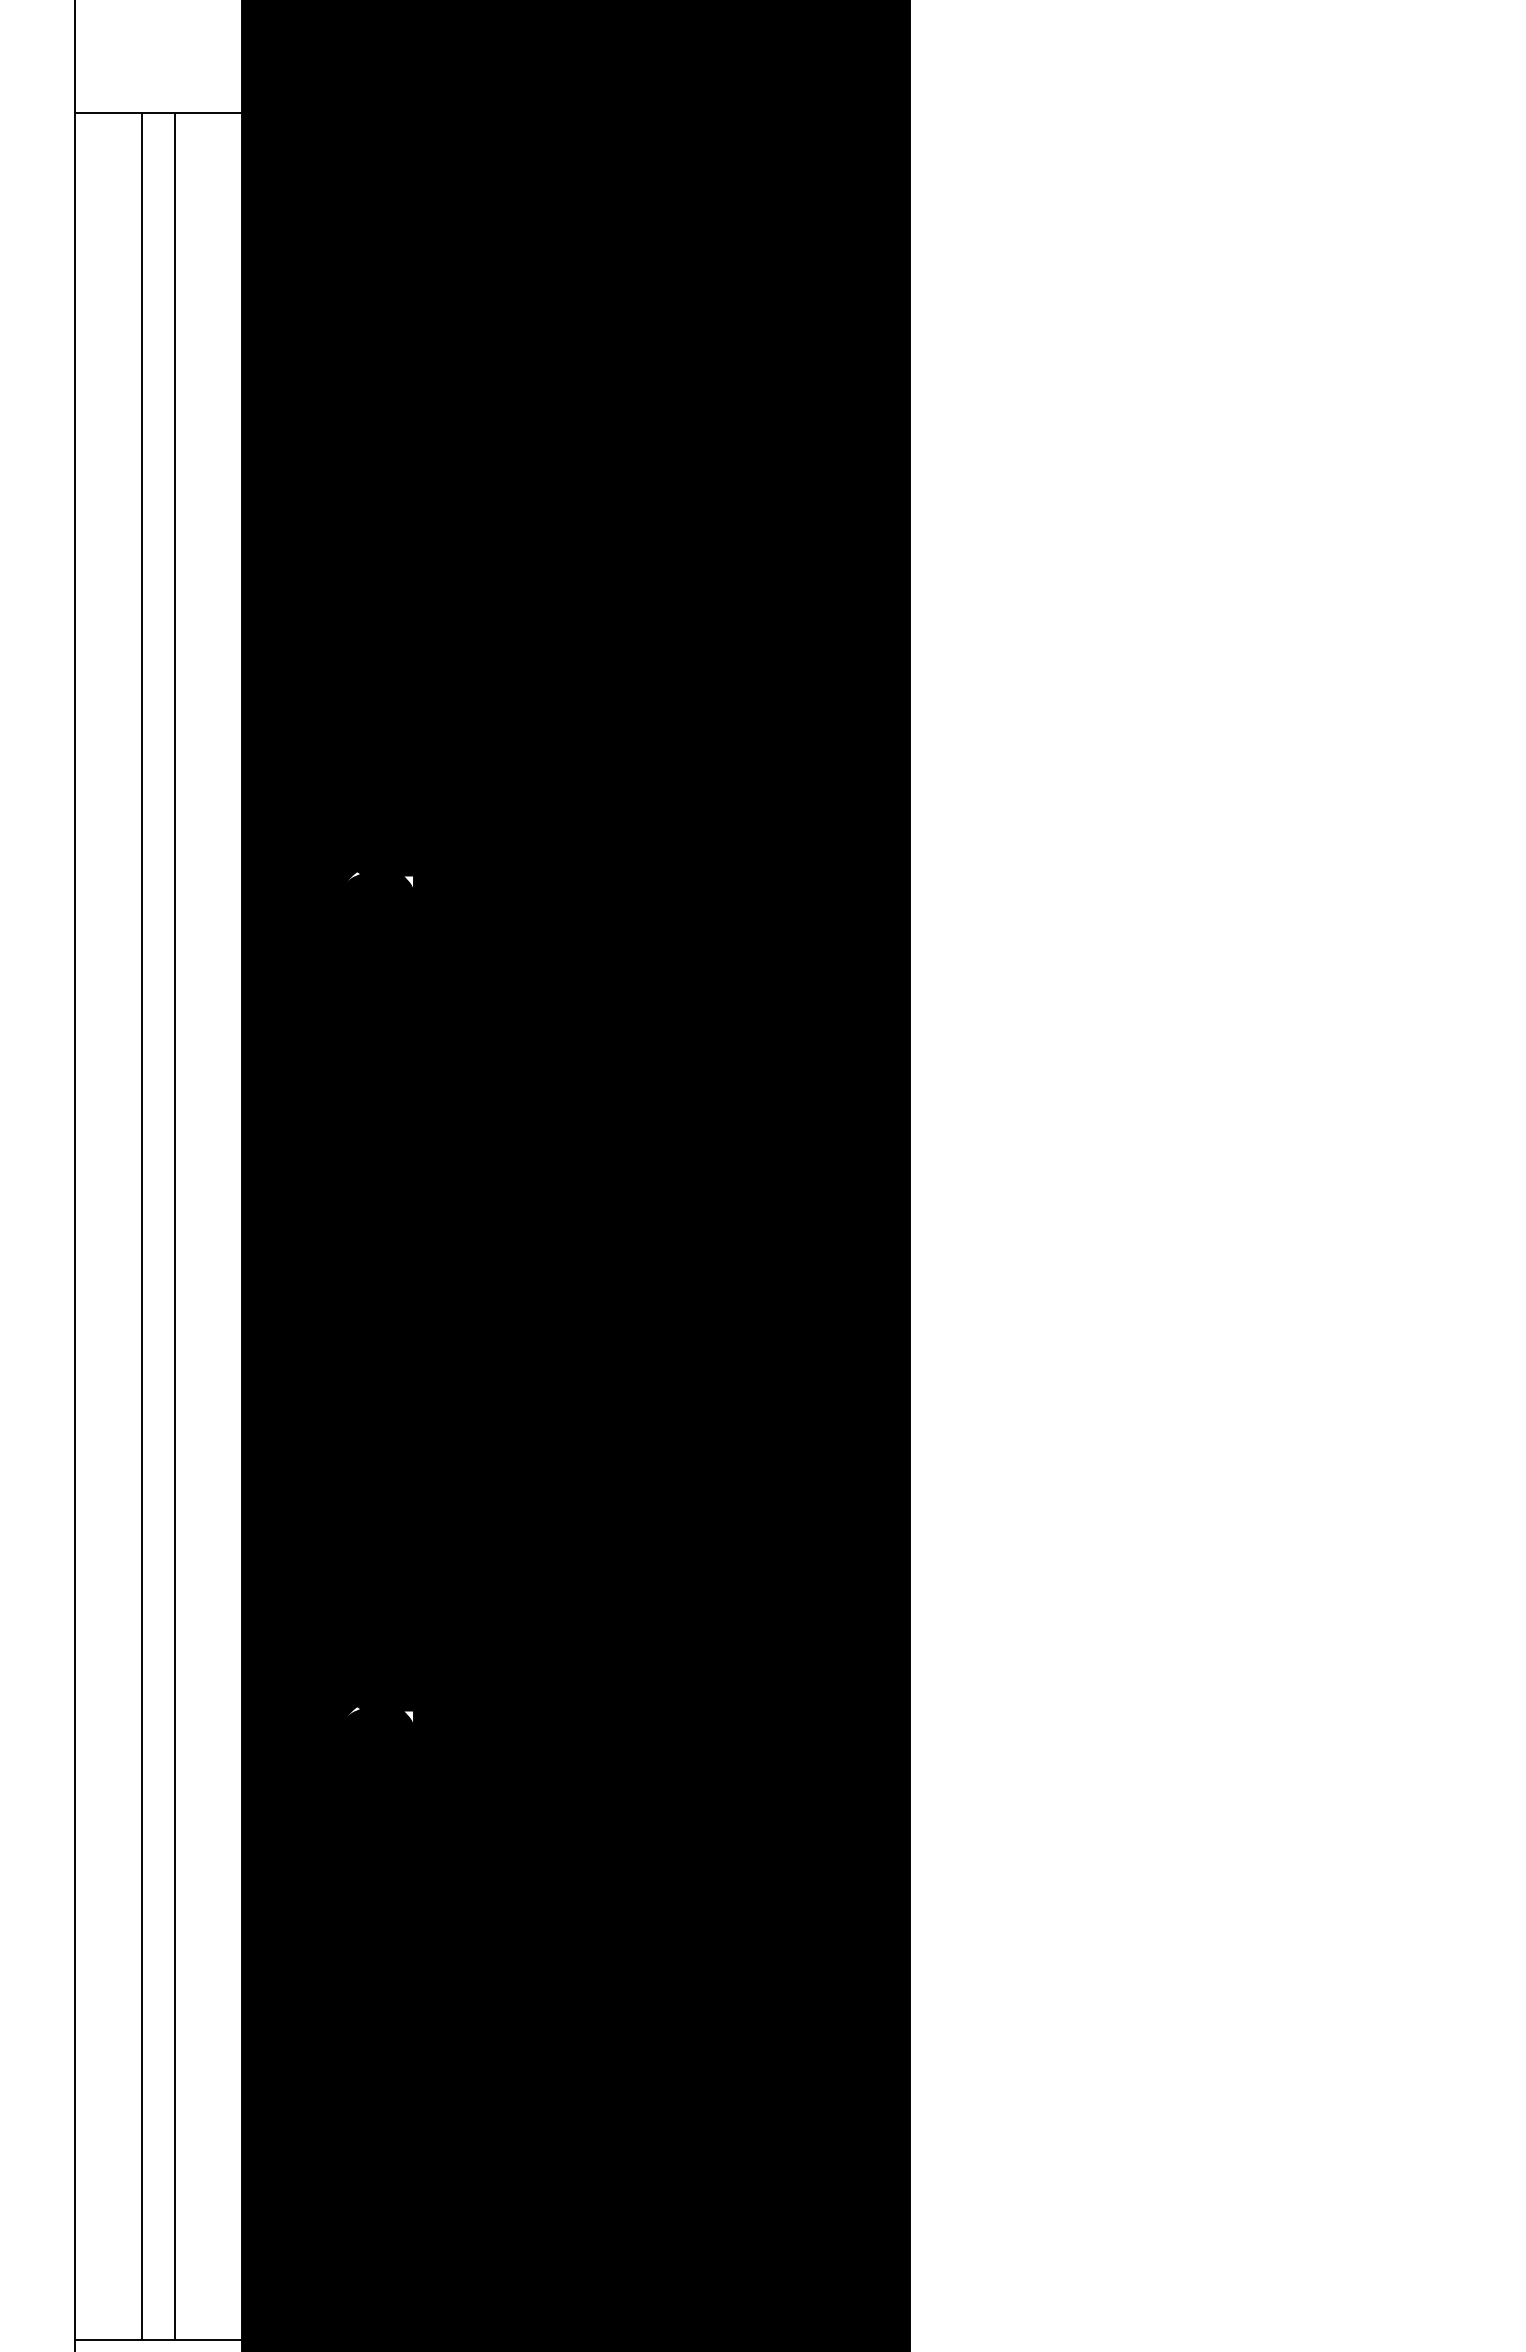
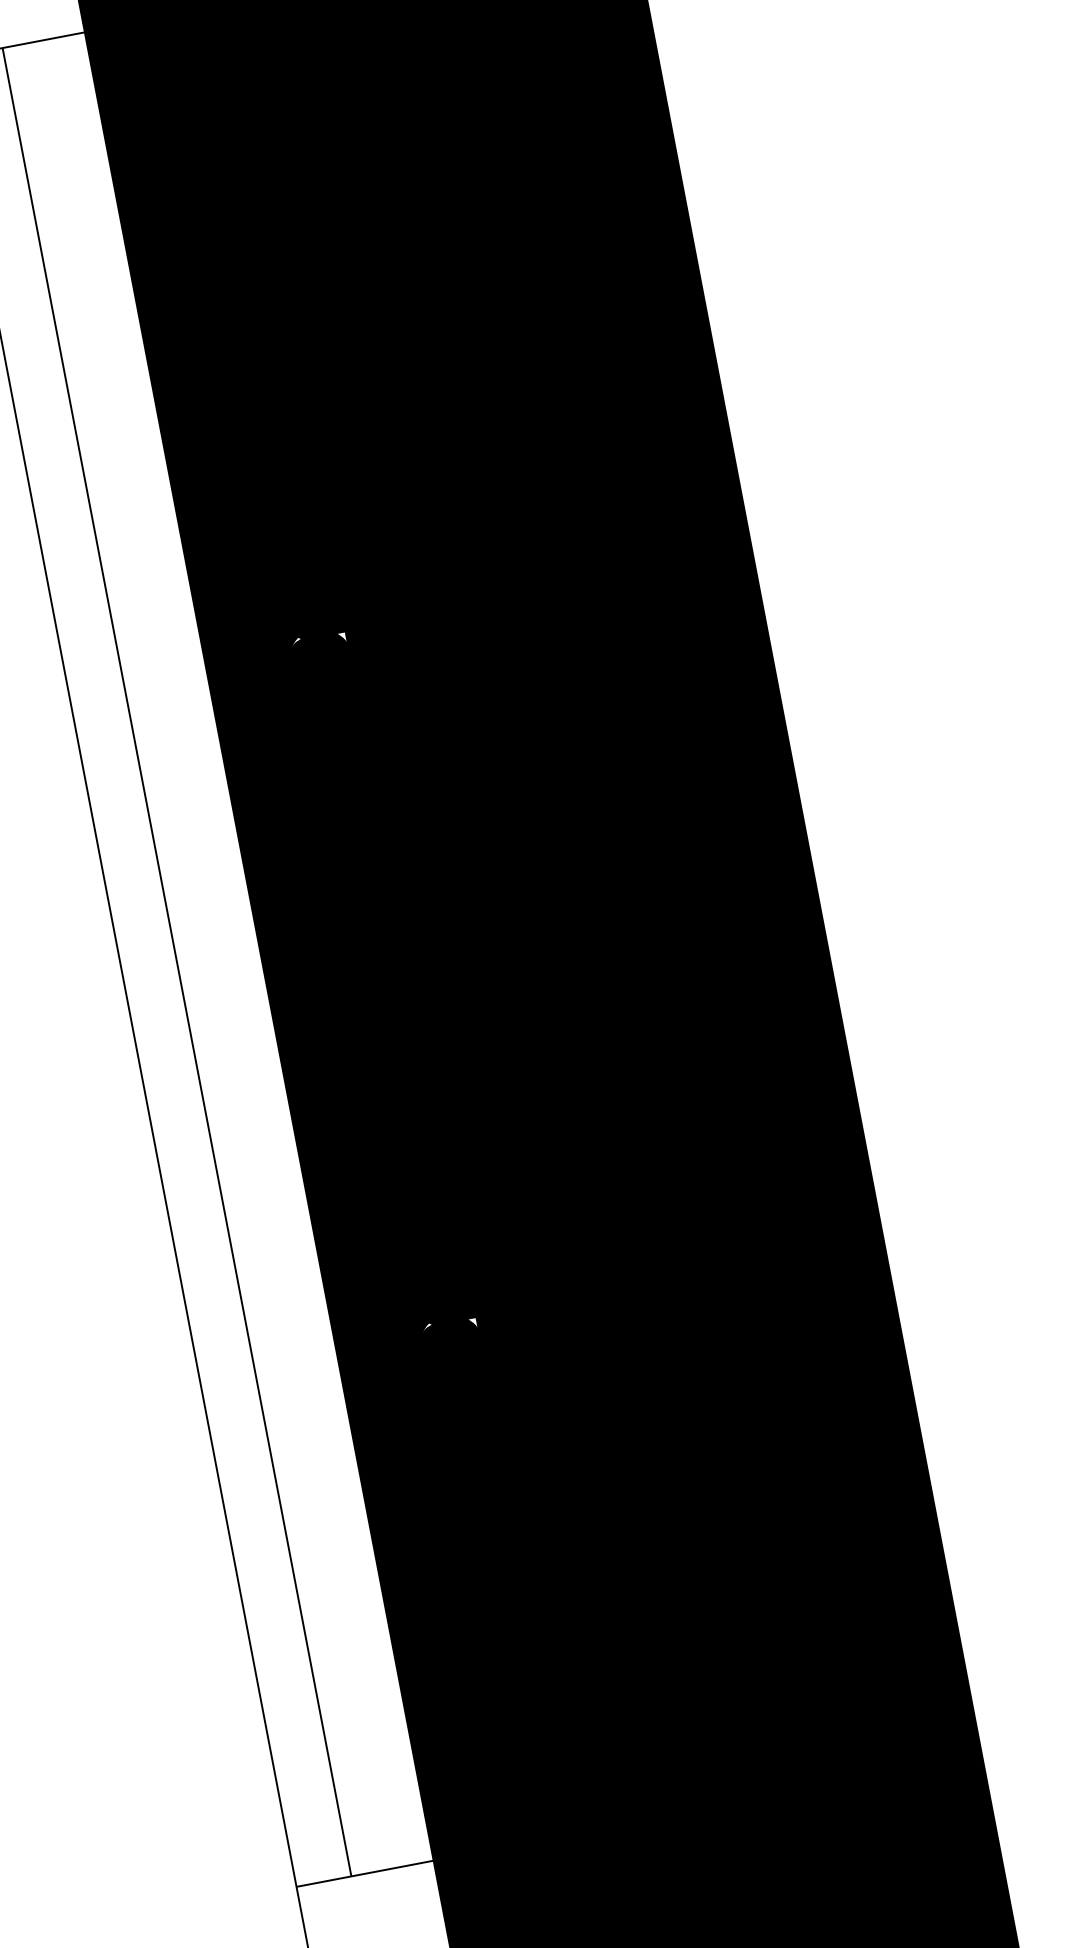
line: (175, 1225) -> (204, 956), removed

